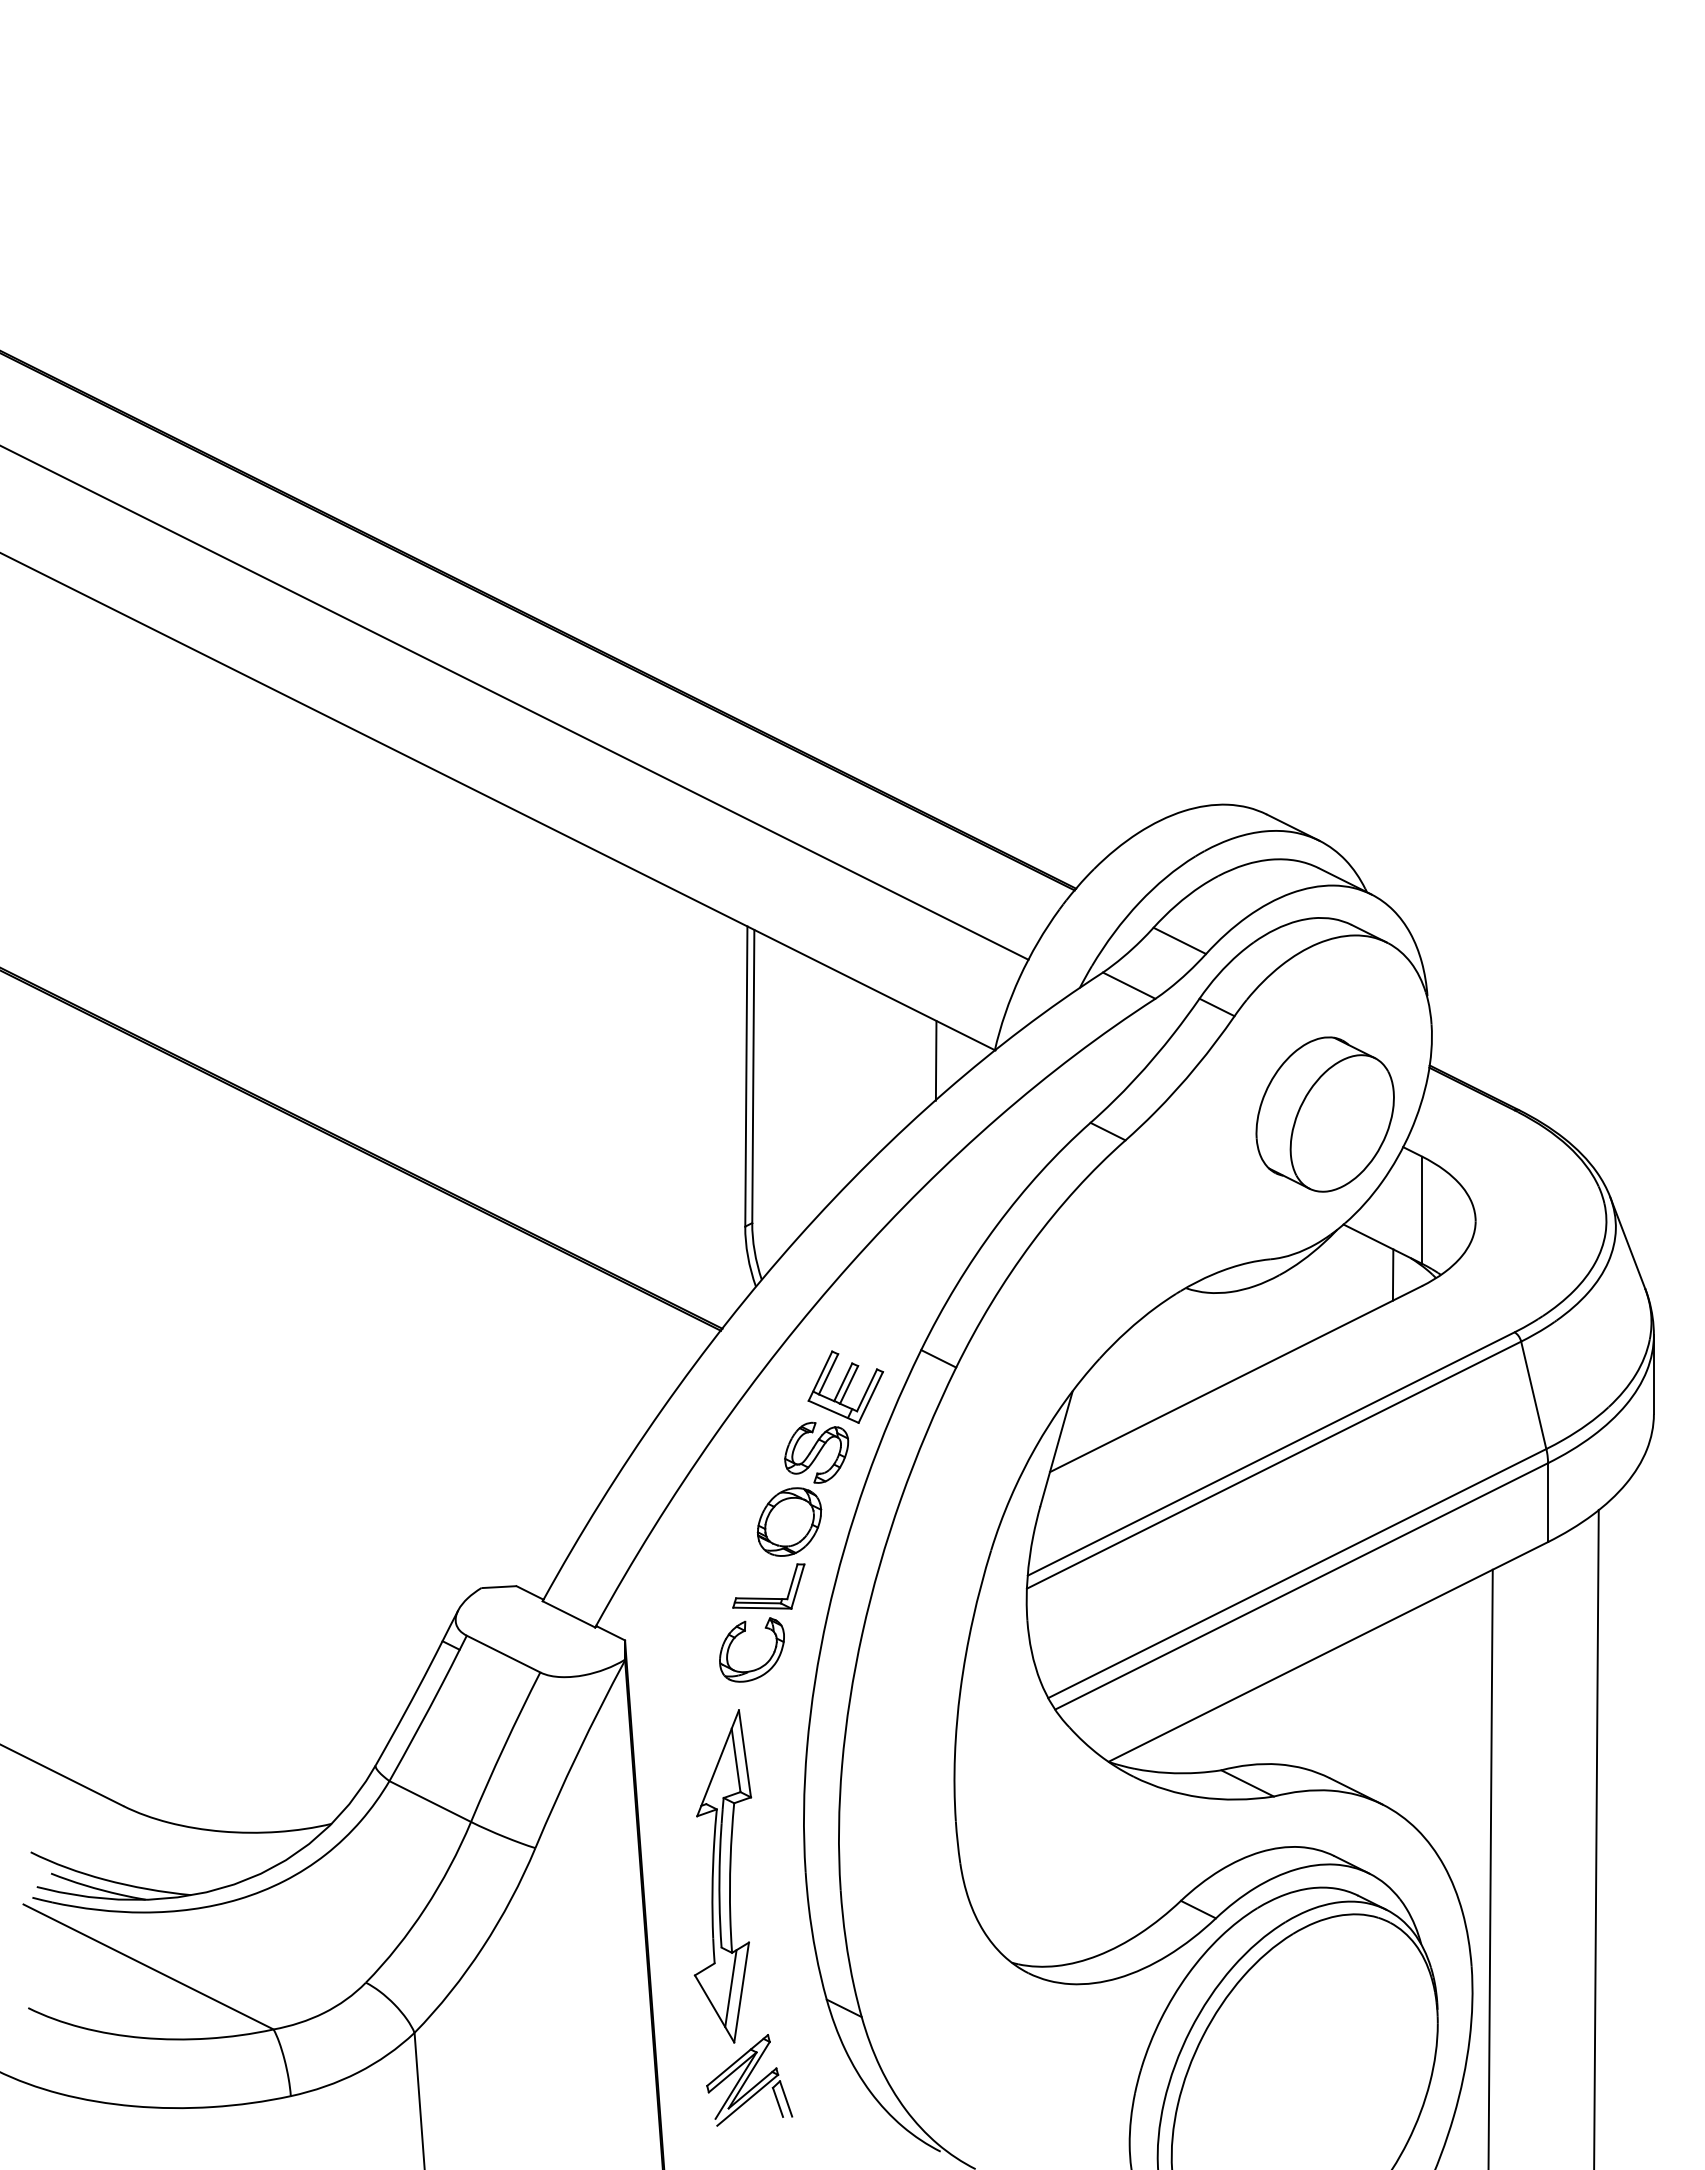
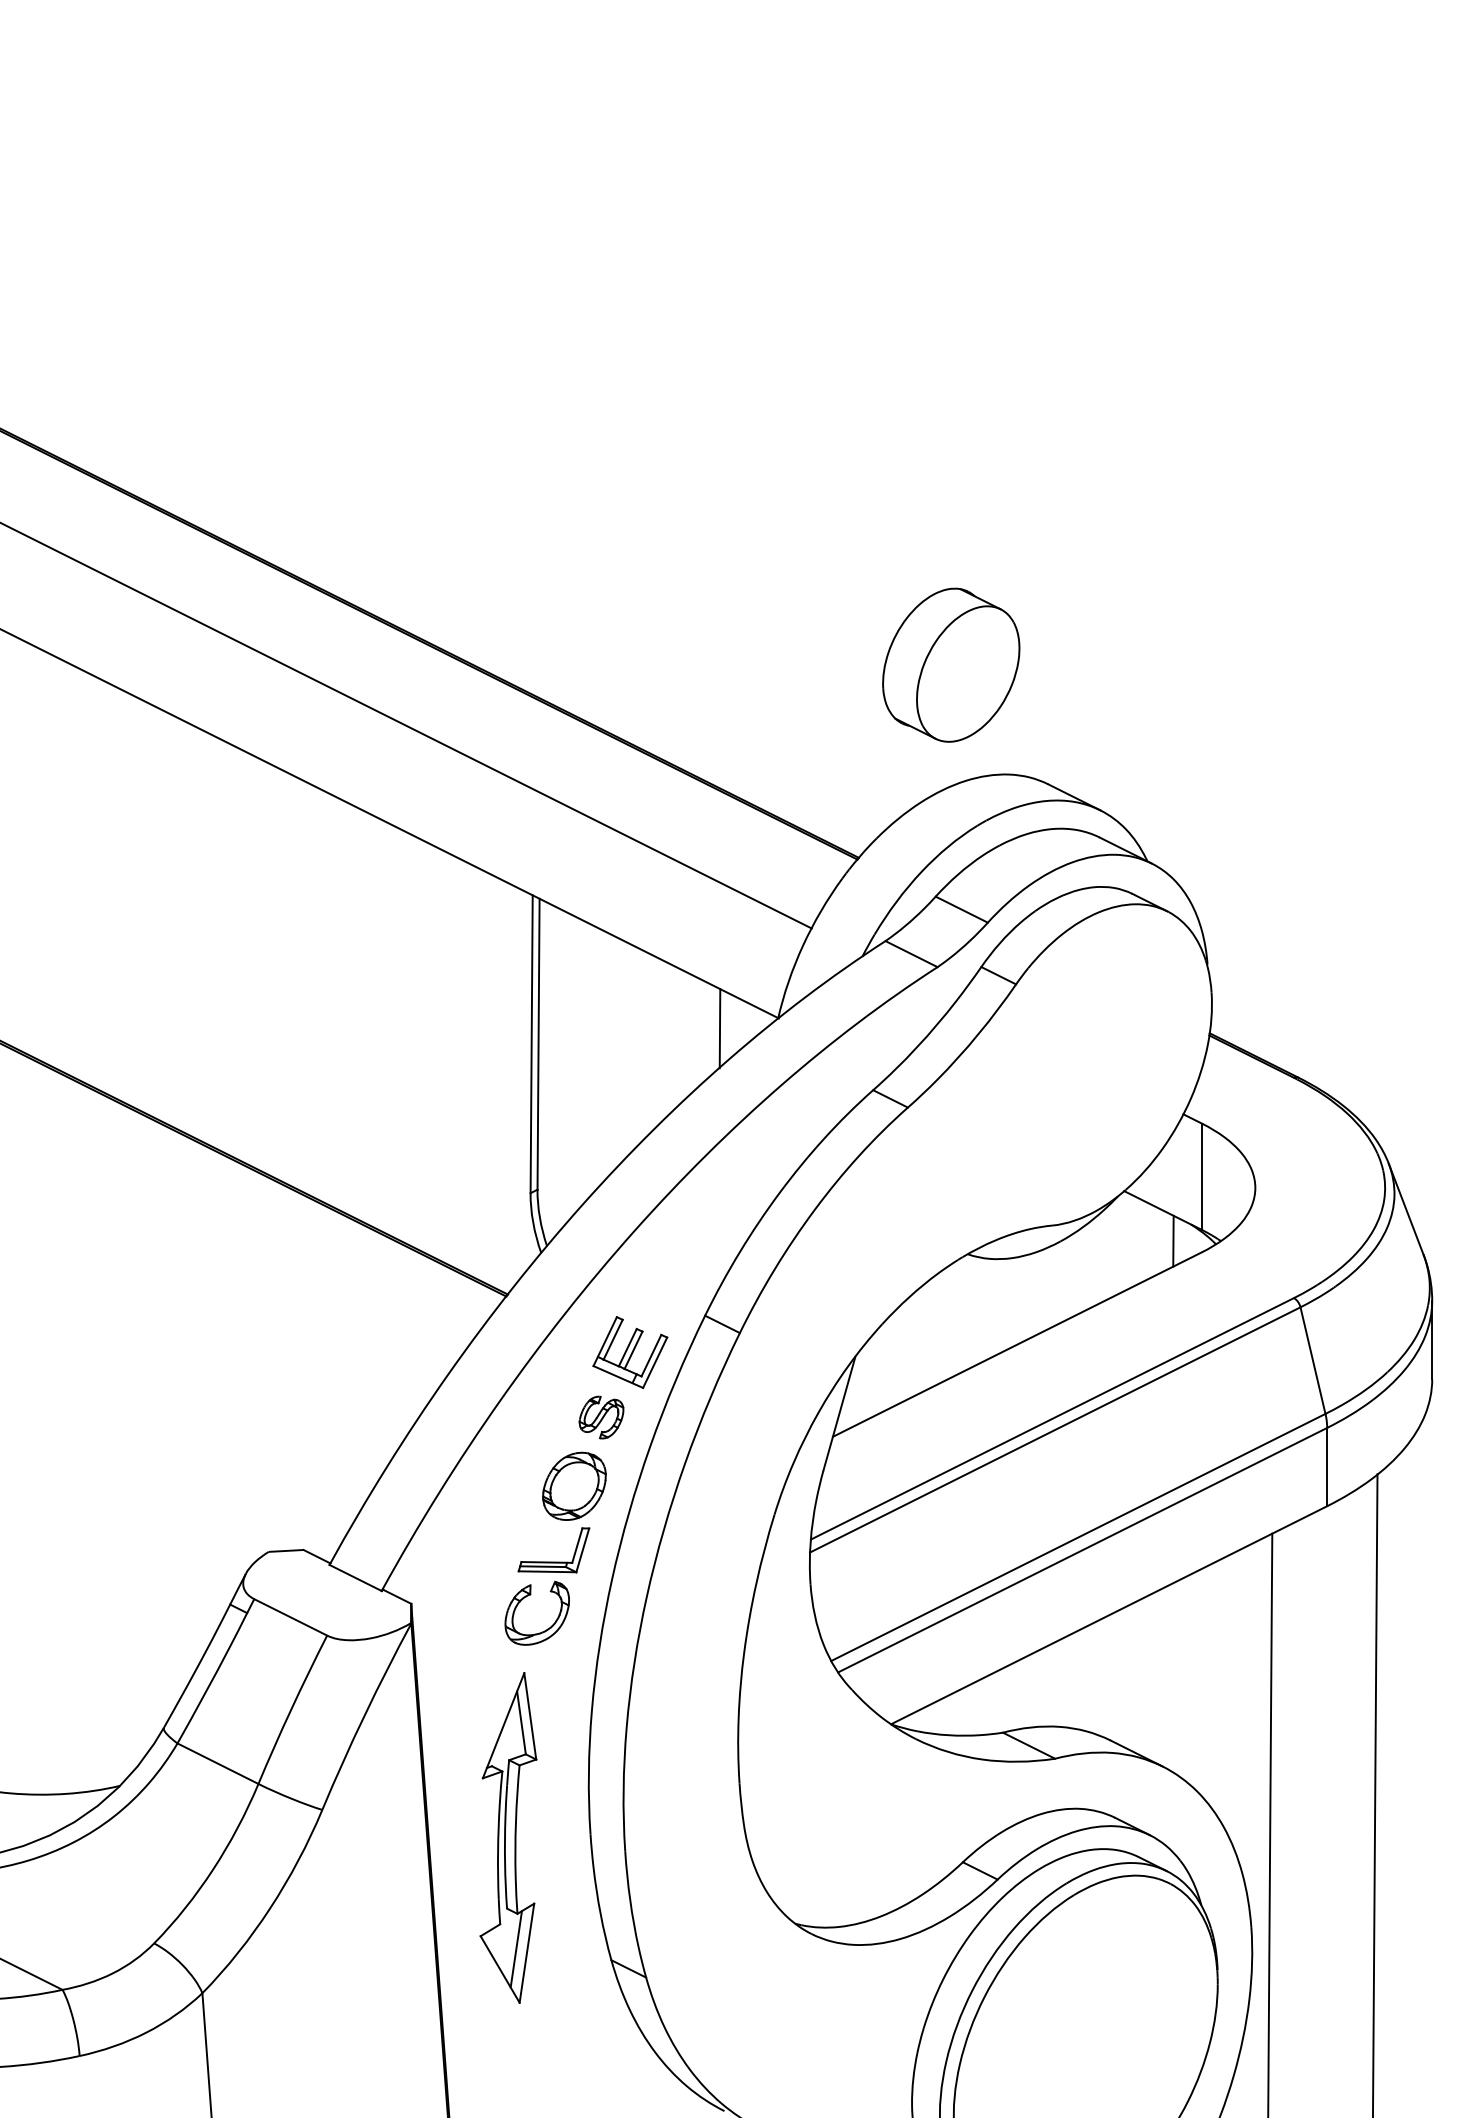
part: (1324, 1114) -> (950, 665), moved
part: (816, 1452) -> (601, 1417), size x0.7
part: (749, 2080) -> (534, 2040), removed

